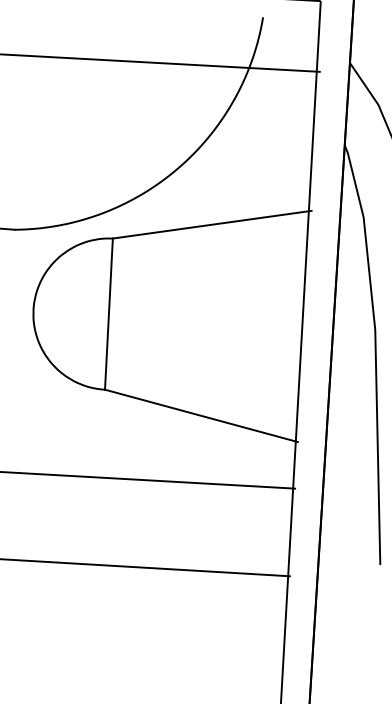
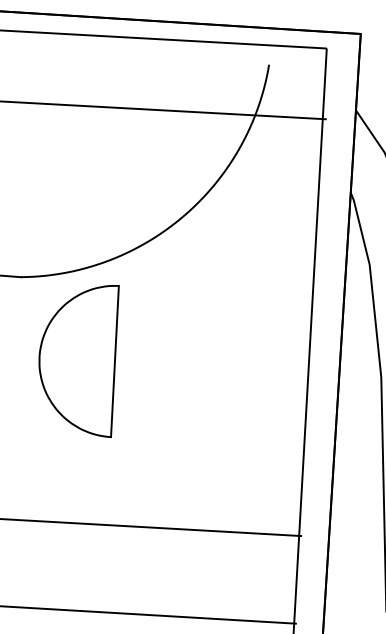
line: (211, 224) -> (217, 271), removed
line: (201, 415) -> (207, 462), removed

